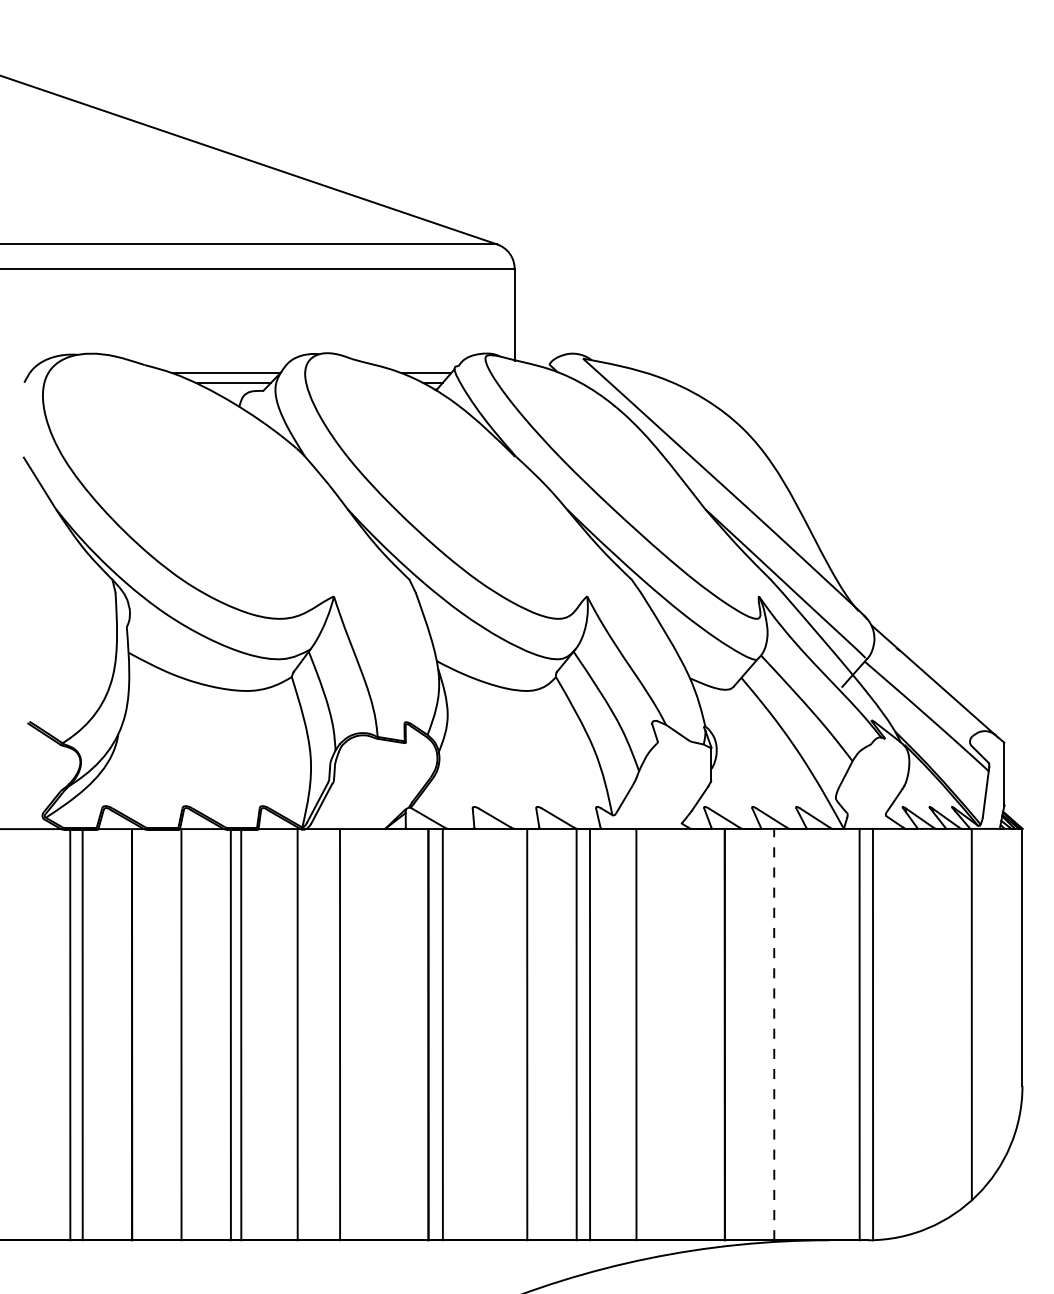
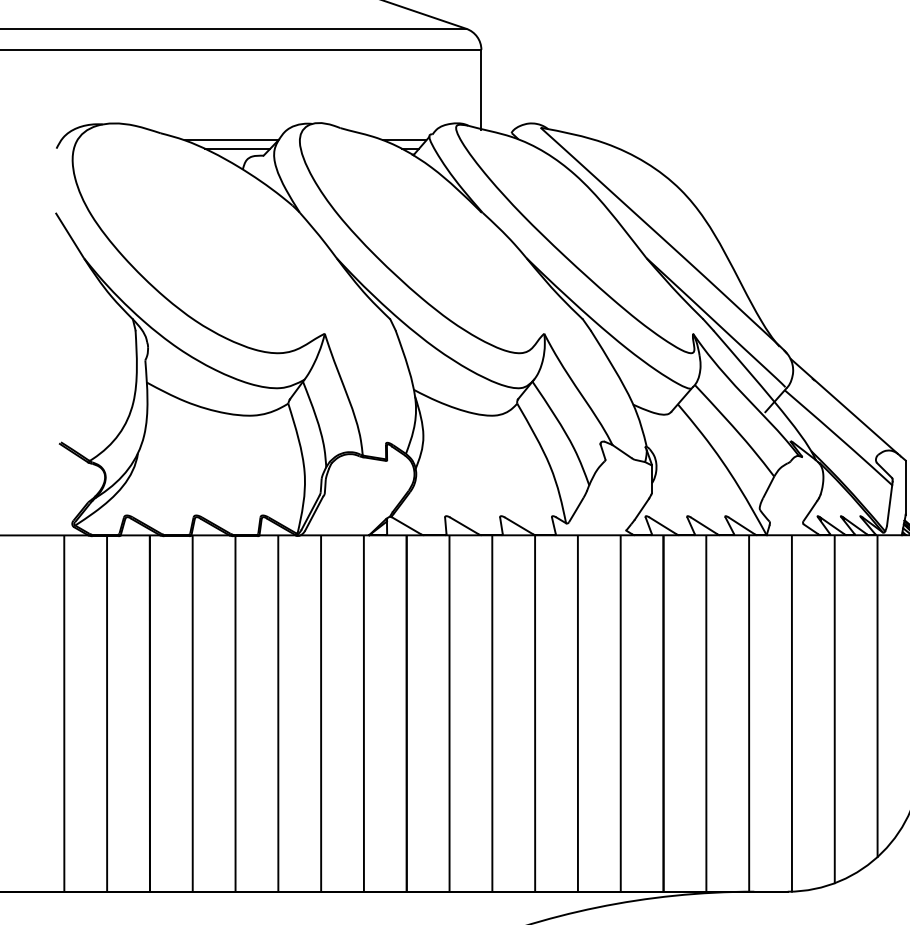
line: (922, 1029) -> (834, 709), added
line: (70, 1034) -> (64, 713), moved
line: (241, 1034) -> (278, 713), moved
line: (297, 1034) -> (320, 713), moved
line: (340, 1034) -> (364, 713), moved
line: (590, 1034) -> (578, 713), moved
line: (636, 1034) -> (620, 713), moved
line: (774, 1034) -> (706, 713), dashed -> solid
line: (859, 1034) -> (749, 713), moved
line: (442, 1035) -> (449, 714), moved

